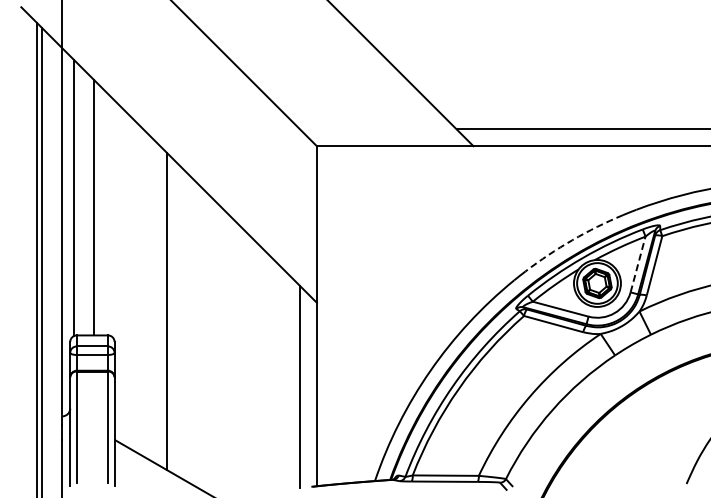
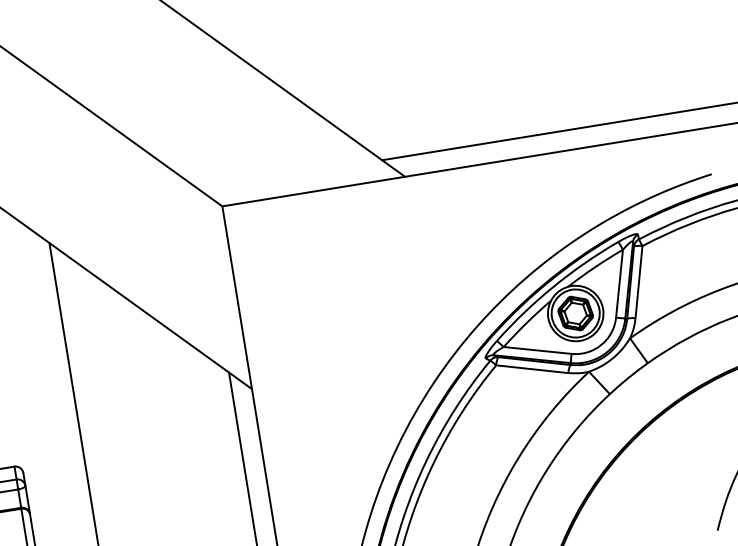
arc: (572, 240) -> (538, 268), dashed -> solid
line: (638, 264) -> (620, 283), dashed -> solid

